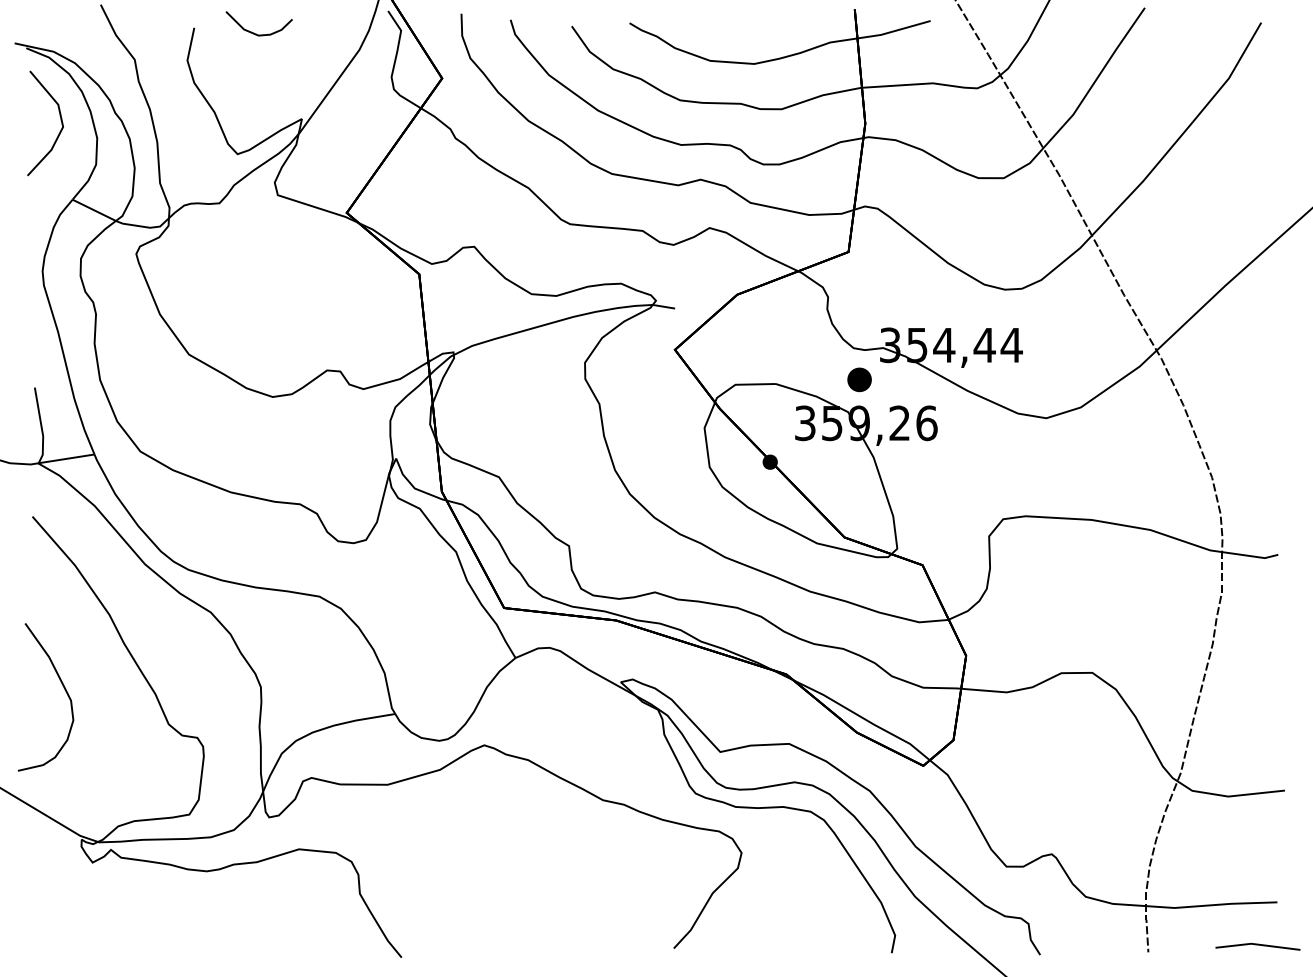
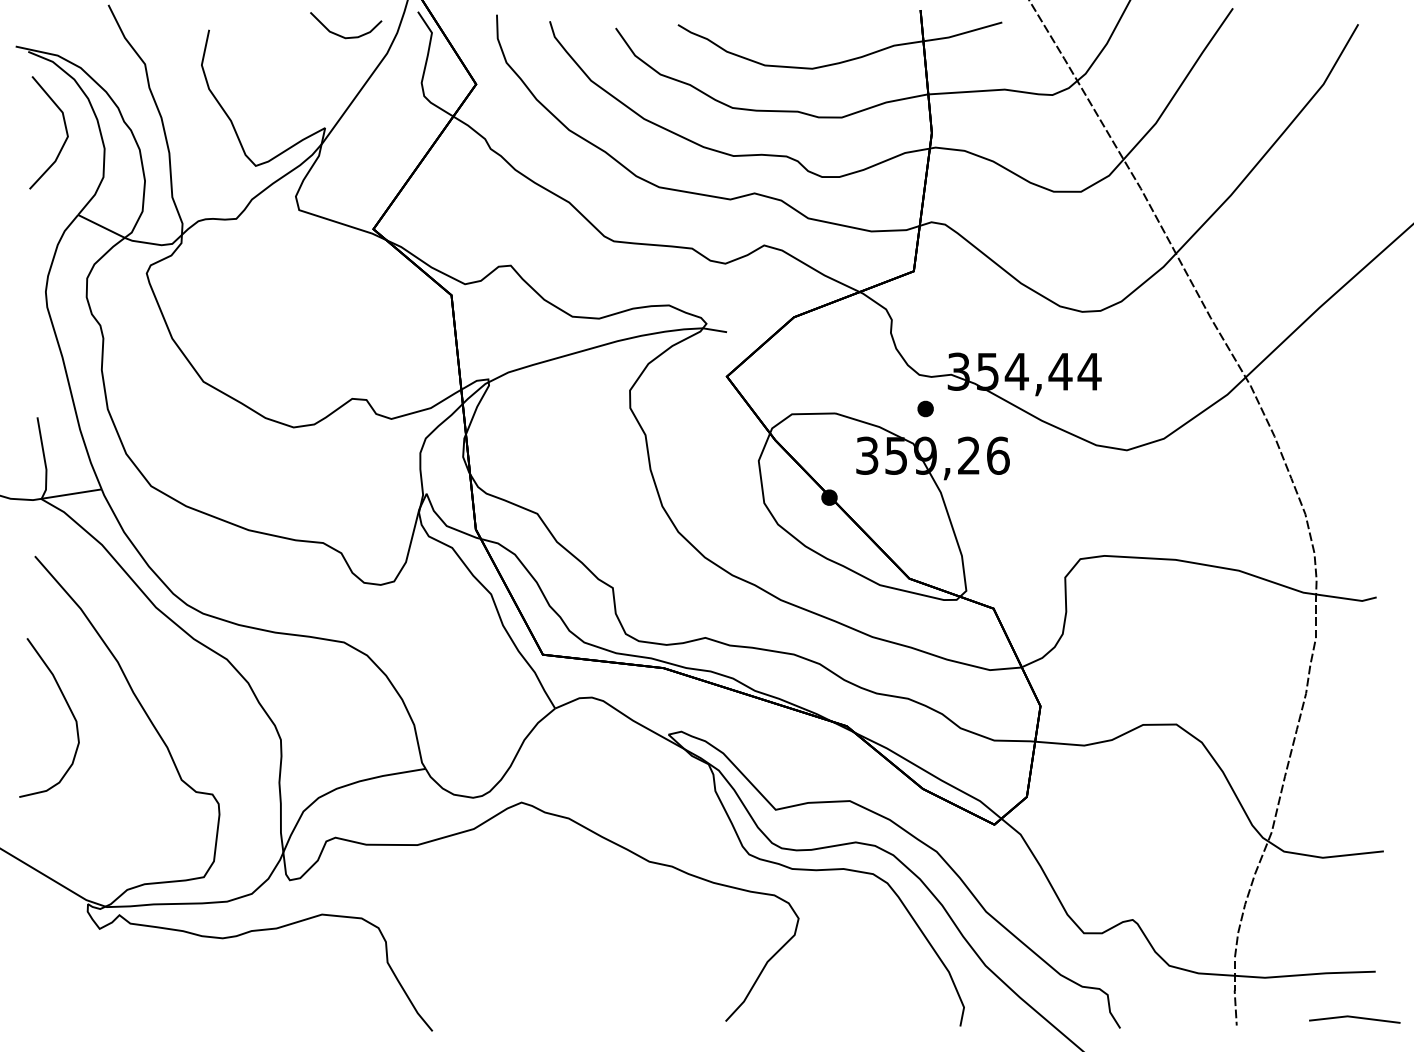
curve: (254, 33) -> (341, 35), moved
part: (859, 379) -> (925, 408), size x0.62
curve: (62, 686) -> (67, 706), moved

